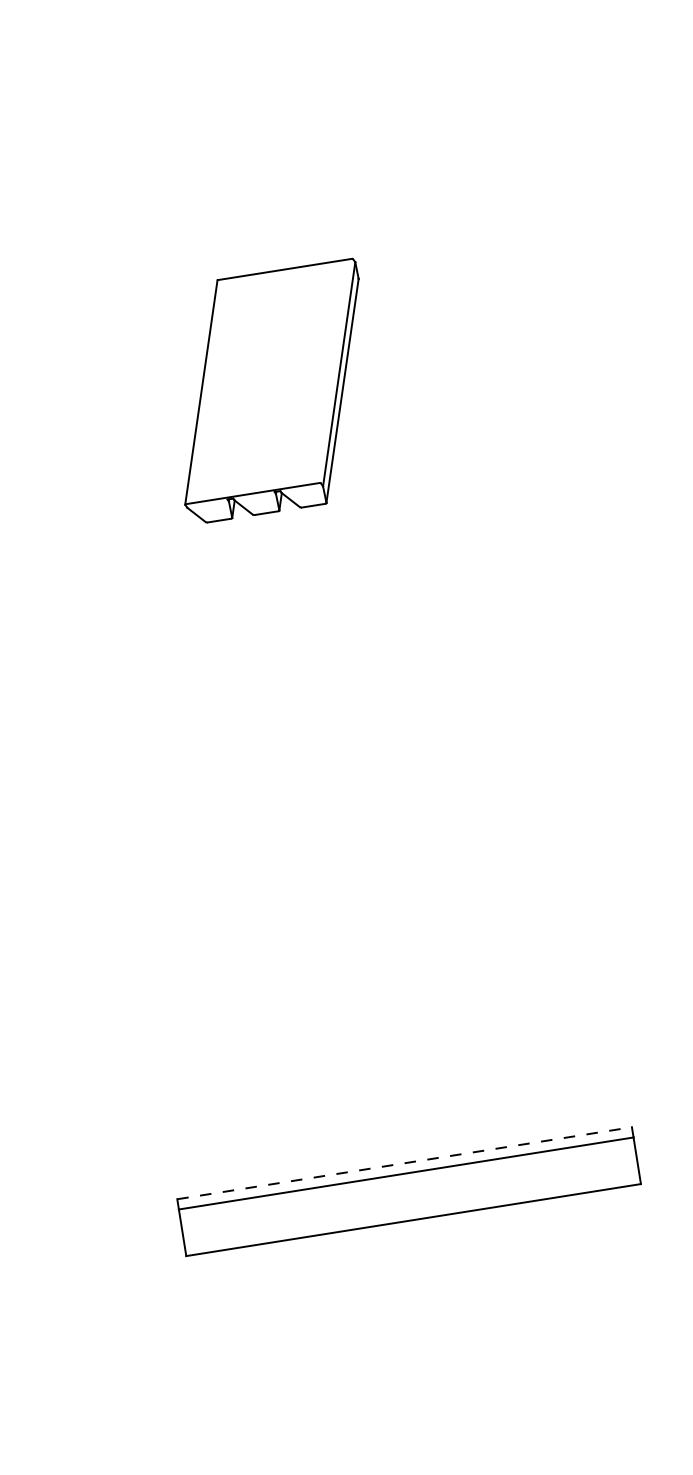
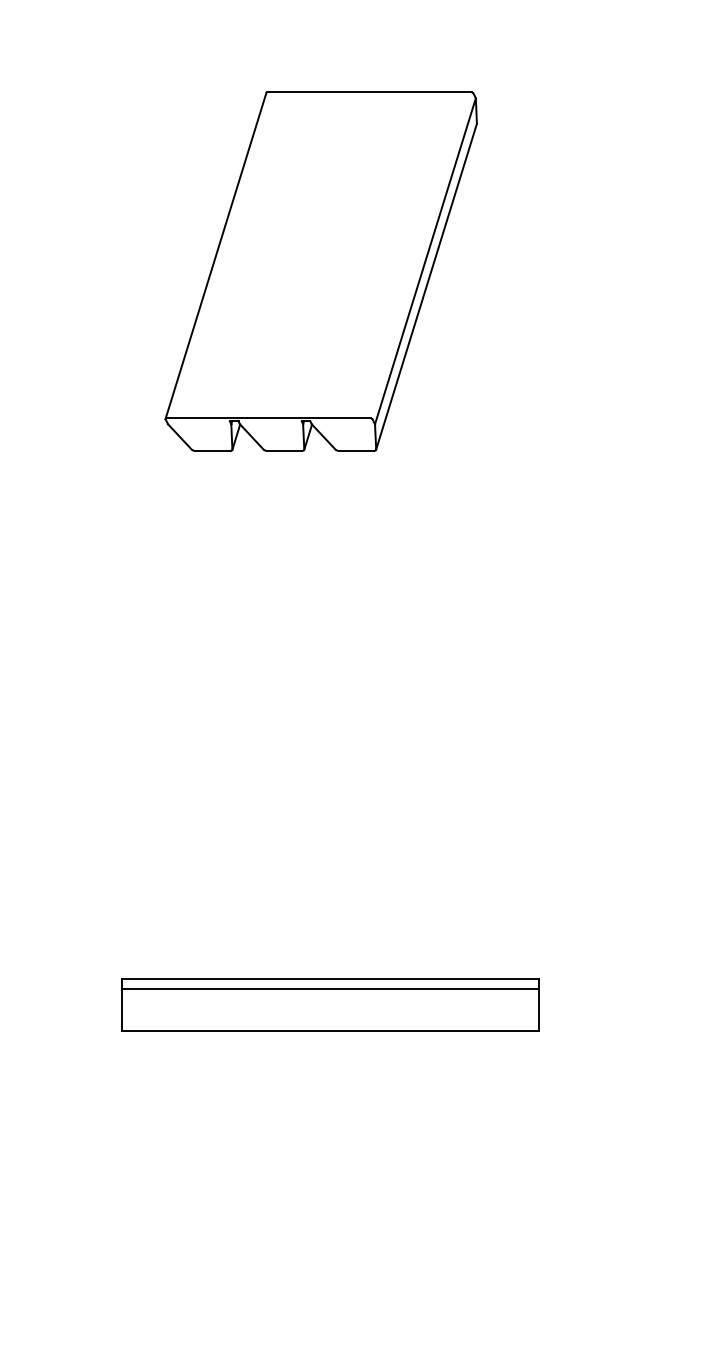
part: (271, 391) -> (320, 271), size x1.67
line: (405, 1163) -> (331, 979), dashed -> solid

